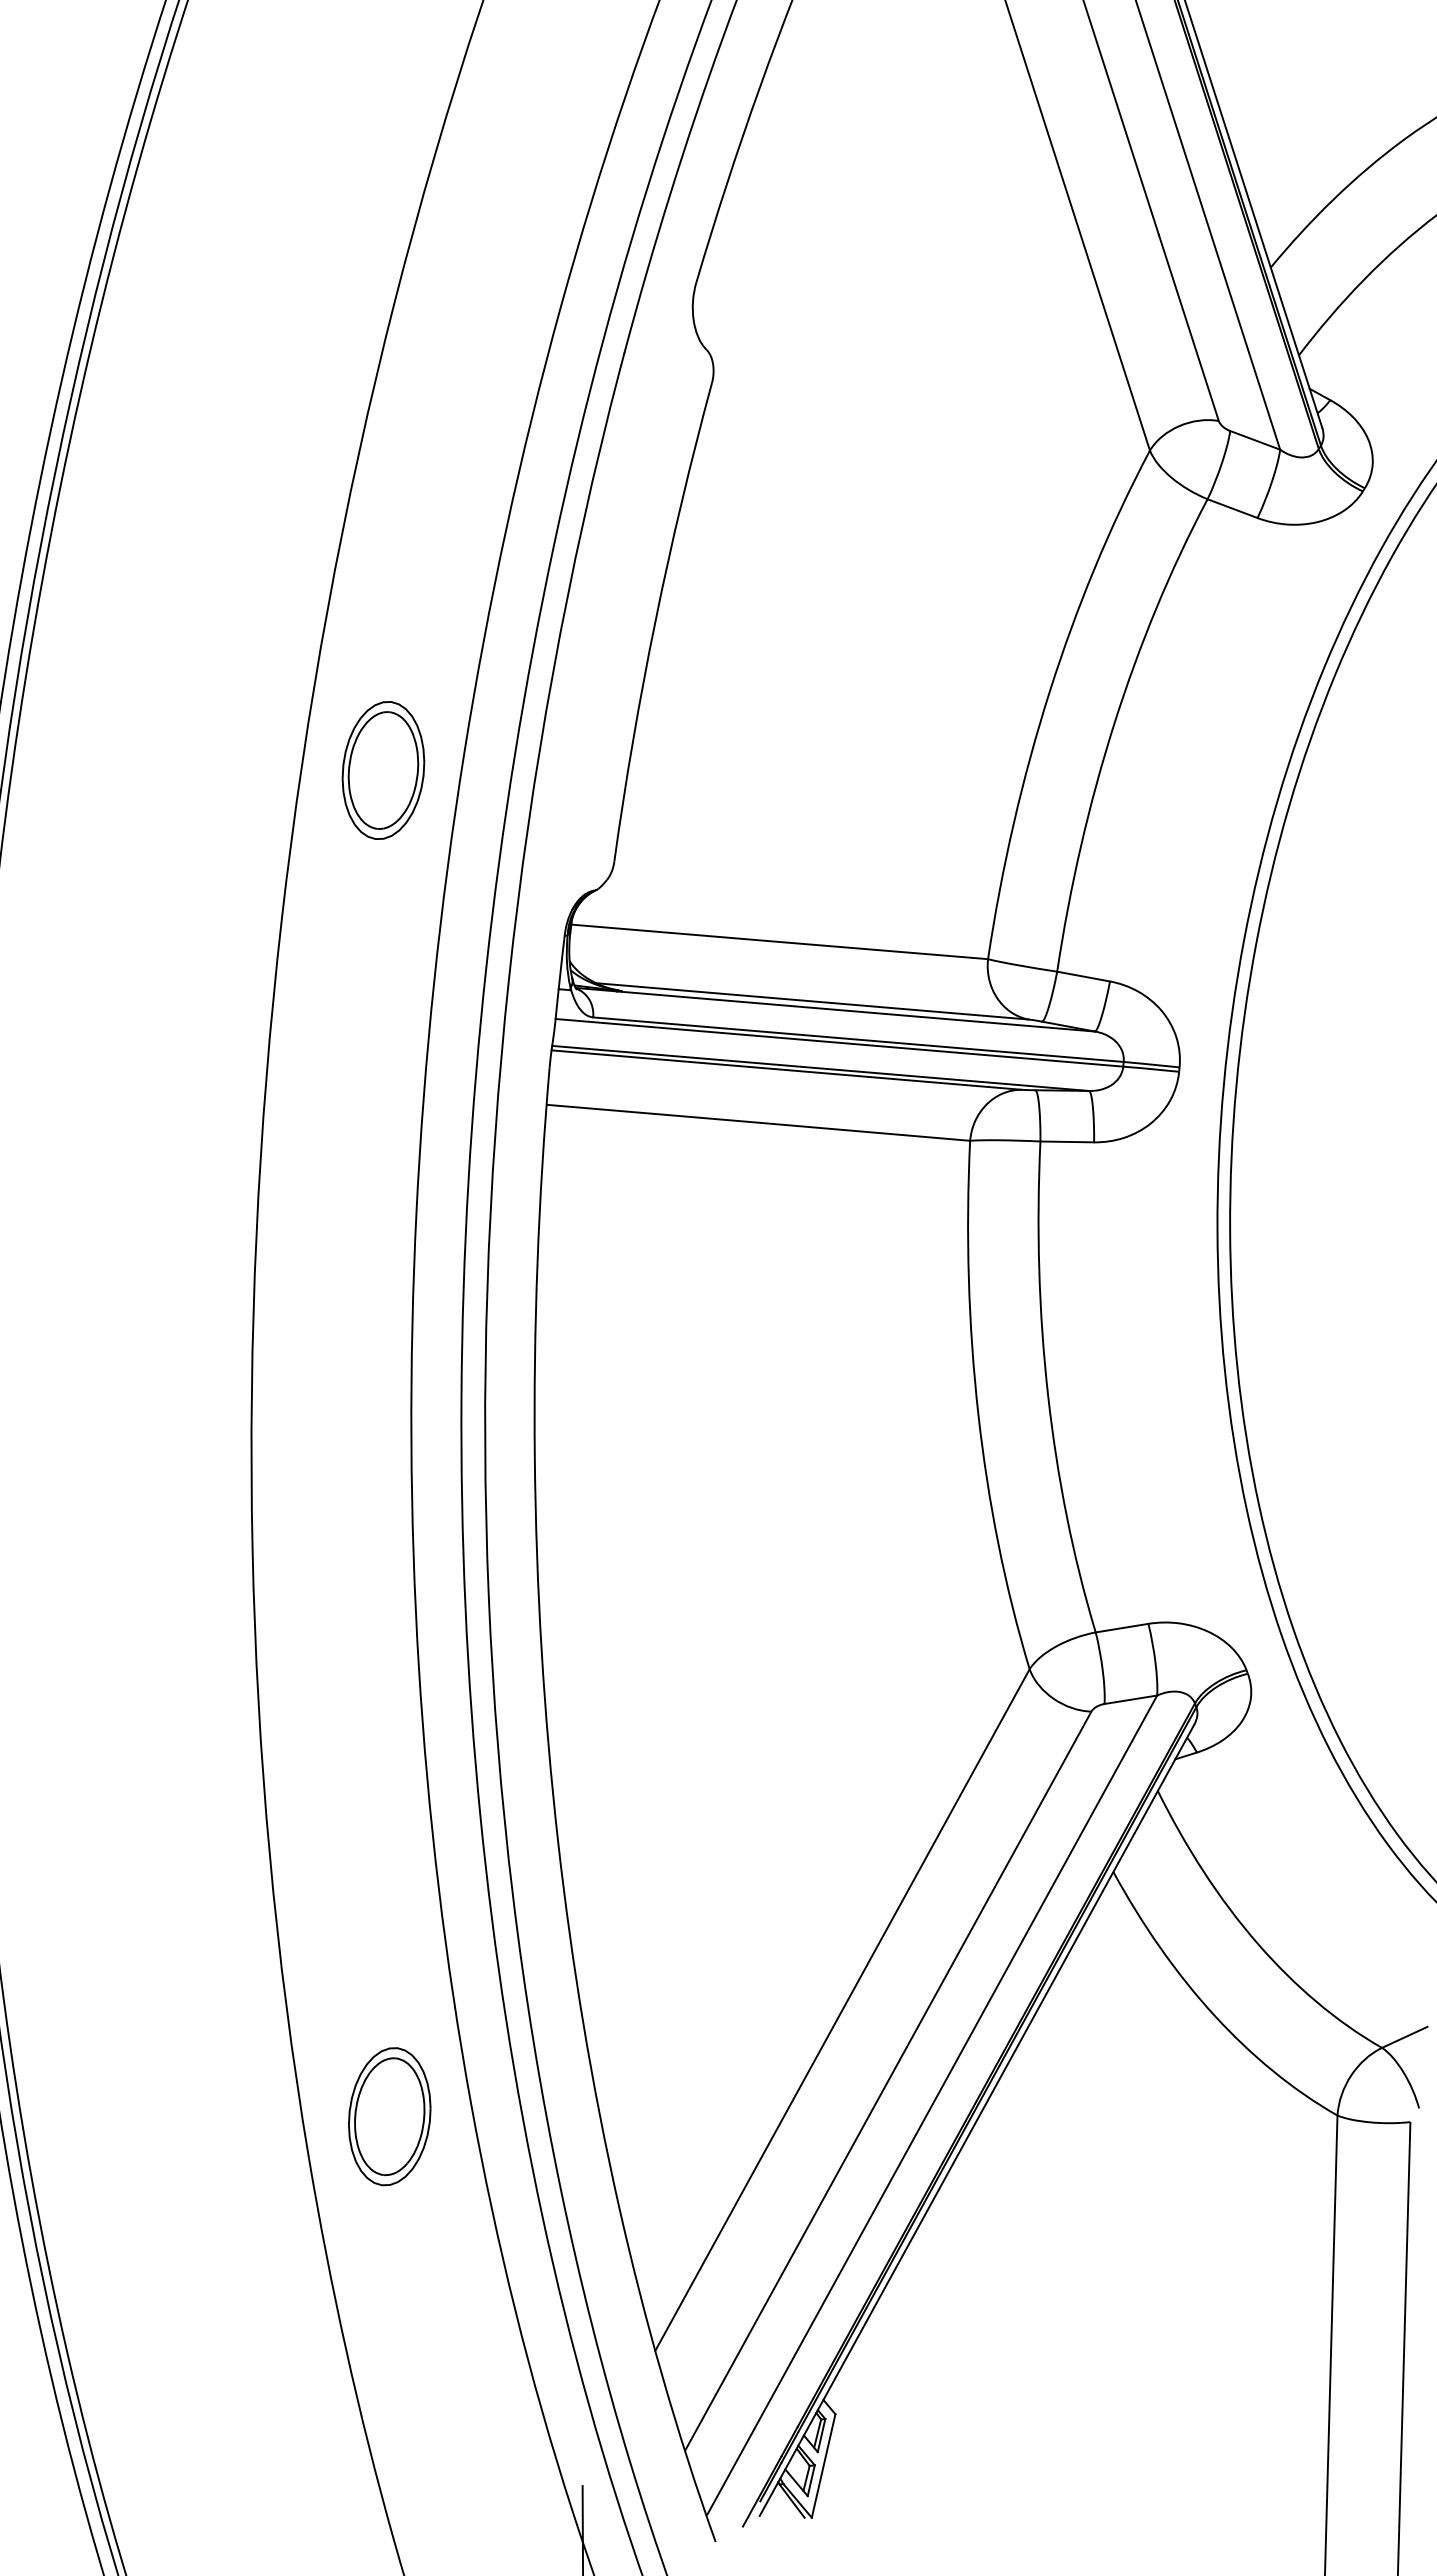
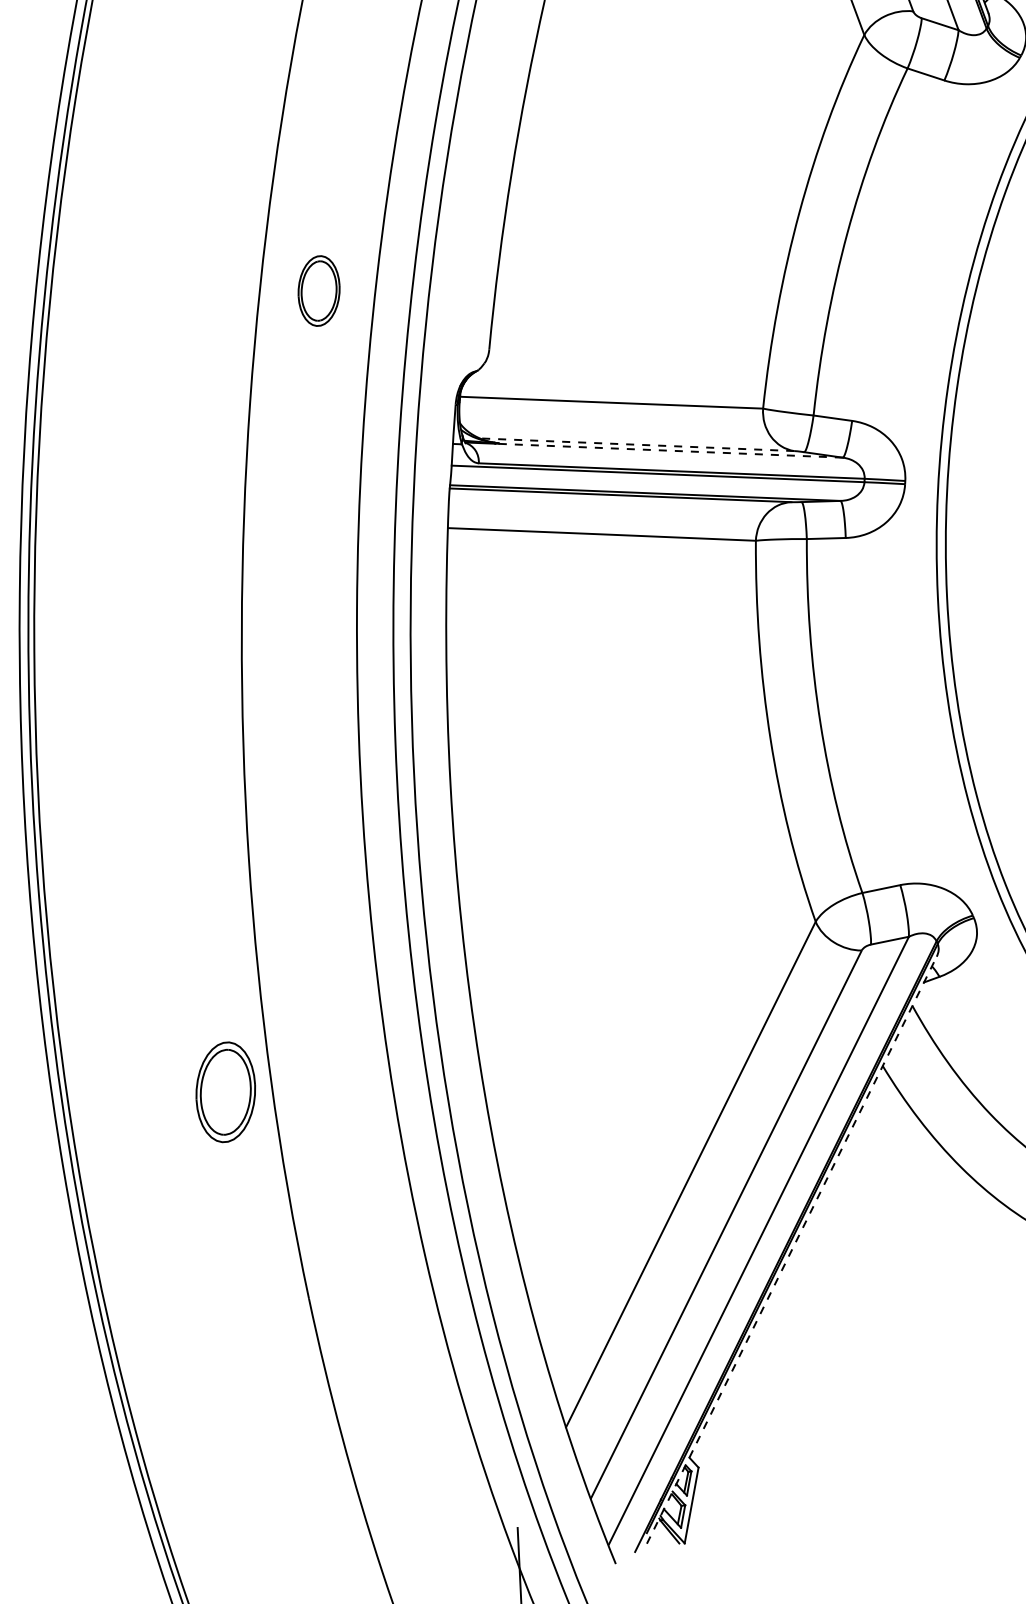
part: (383, 770) -> (319, 291), size x0.7
line: (812, 1001) -> (637, 444), solid -> dashed
line: (856, 1011) -> (669, 450), solid -> dashed
part: (389, 2116) -> (225, 1092), moved
line: (977, 2119) -> (792, 1249), solid -> dashed

